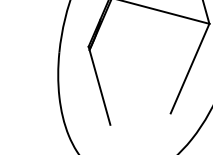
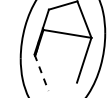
line: (99, 85) -> (41, 72), solid -> dashed

